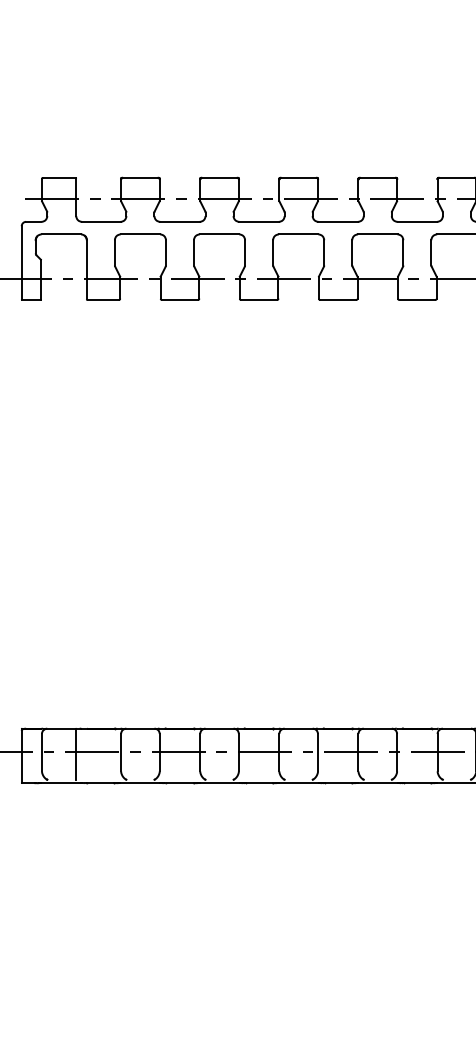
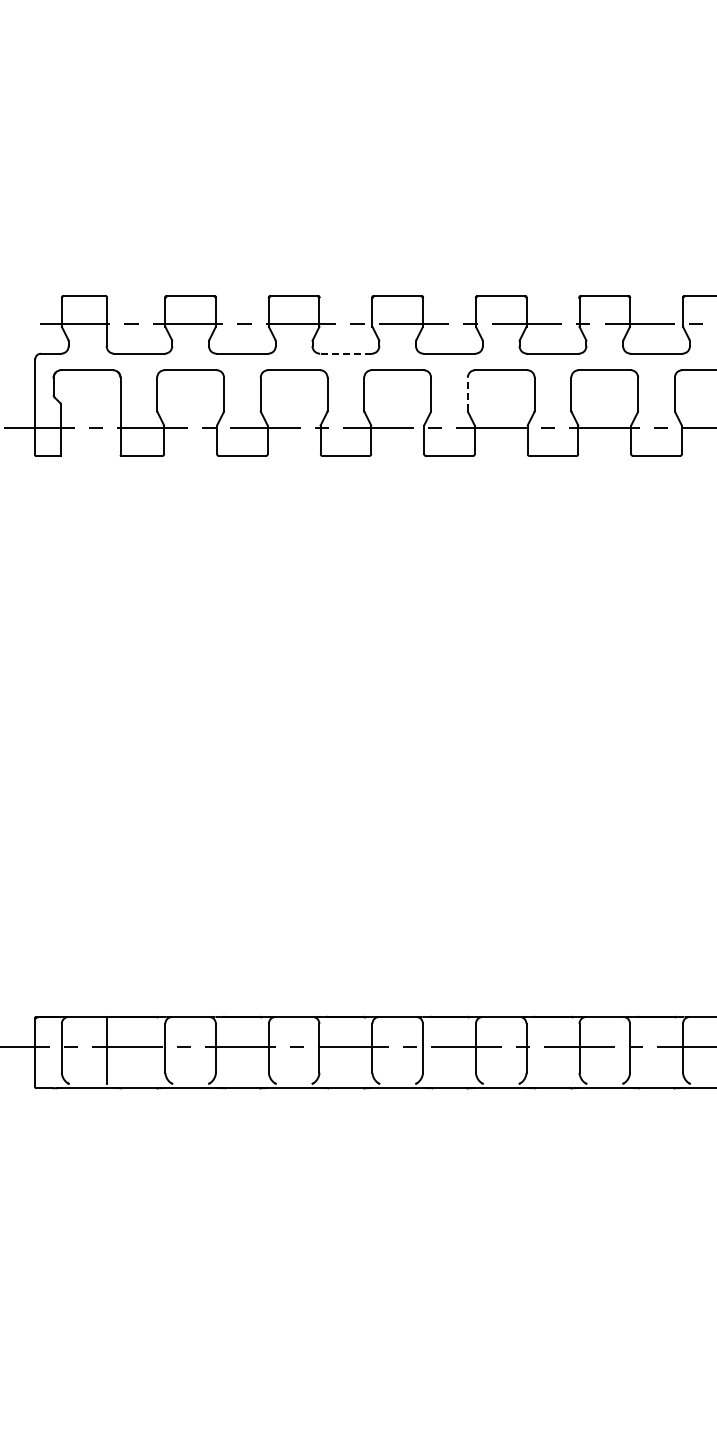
line: (258, 221) -> (345, 353), solid -> dashed
line: (352, 252) -> (467, 393), solid -> dashed

